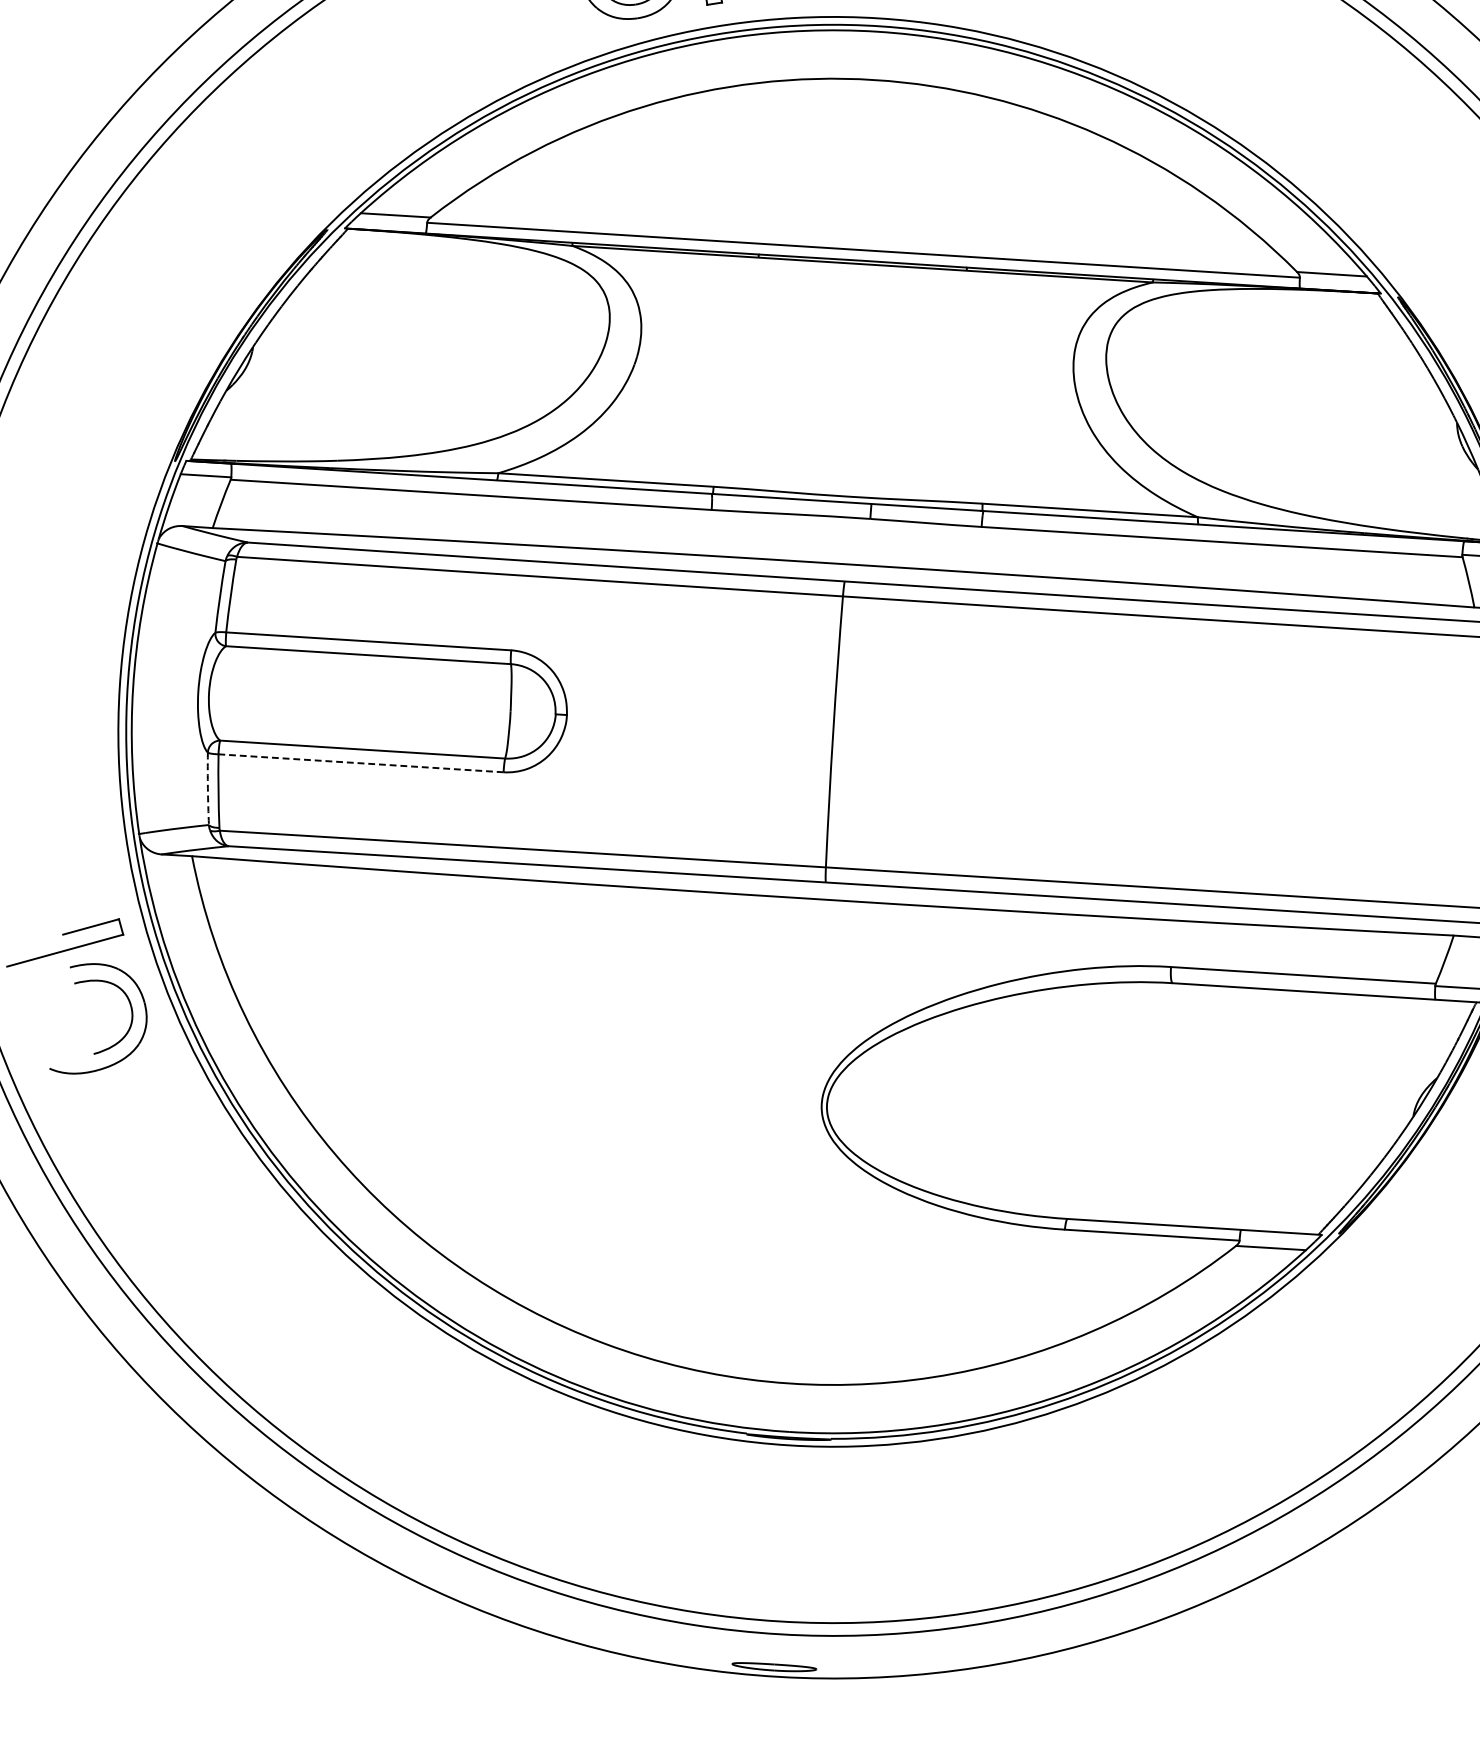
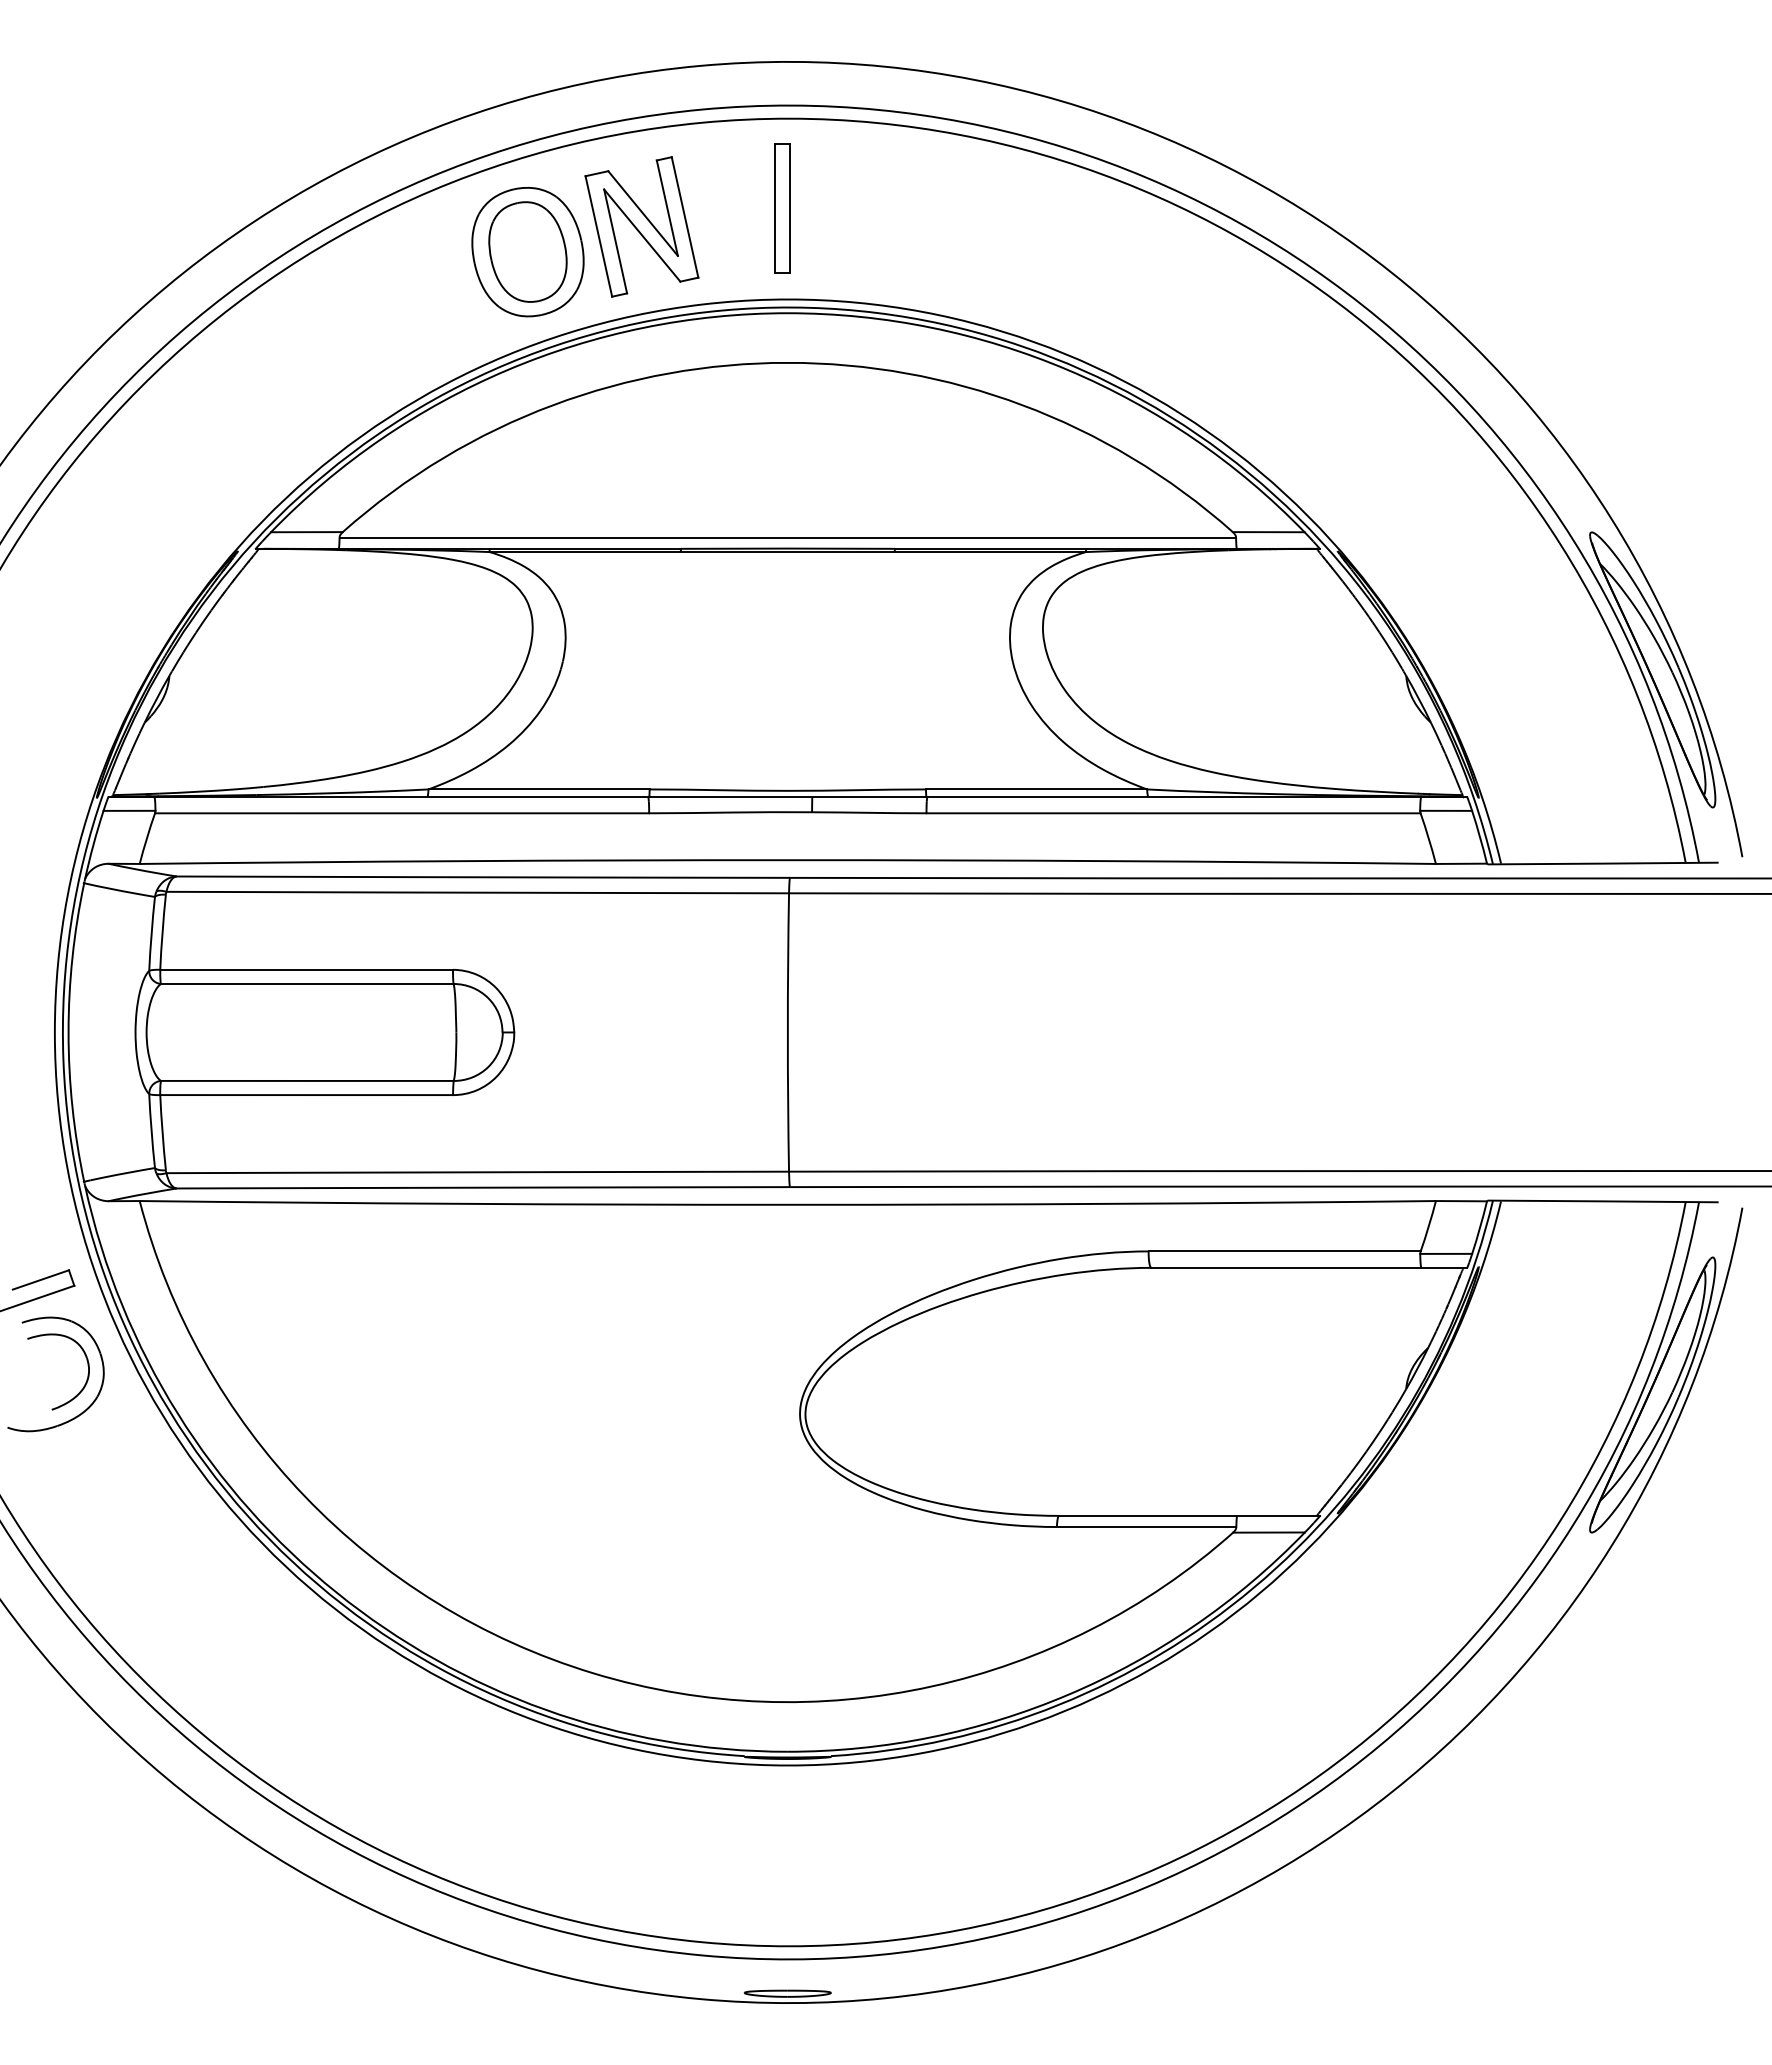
line: (360, 763) -> (306, 1095), dashed -> solid
arc: (207, 789) -> (151, 1131), dashed -> solid

